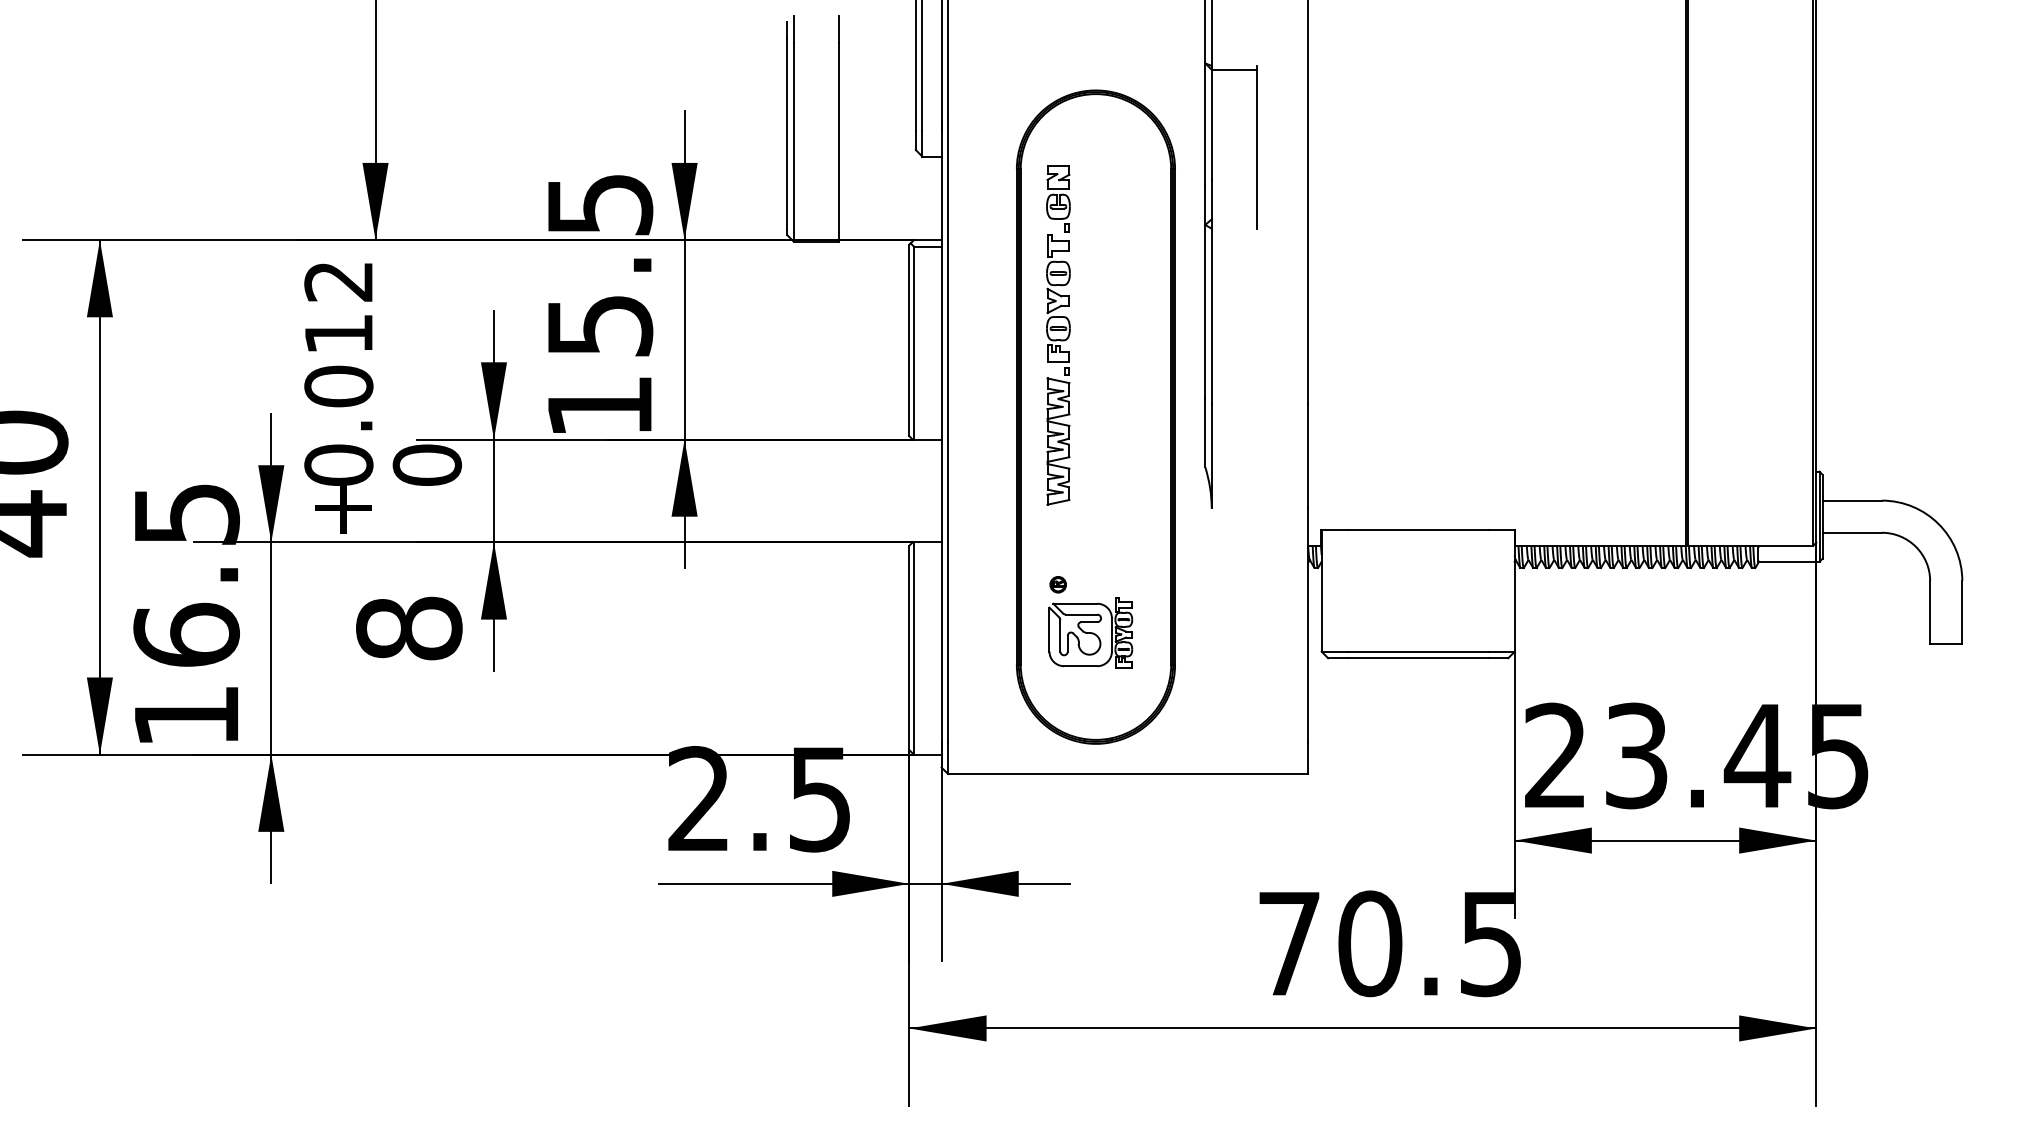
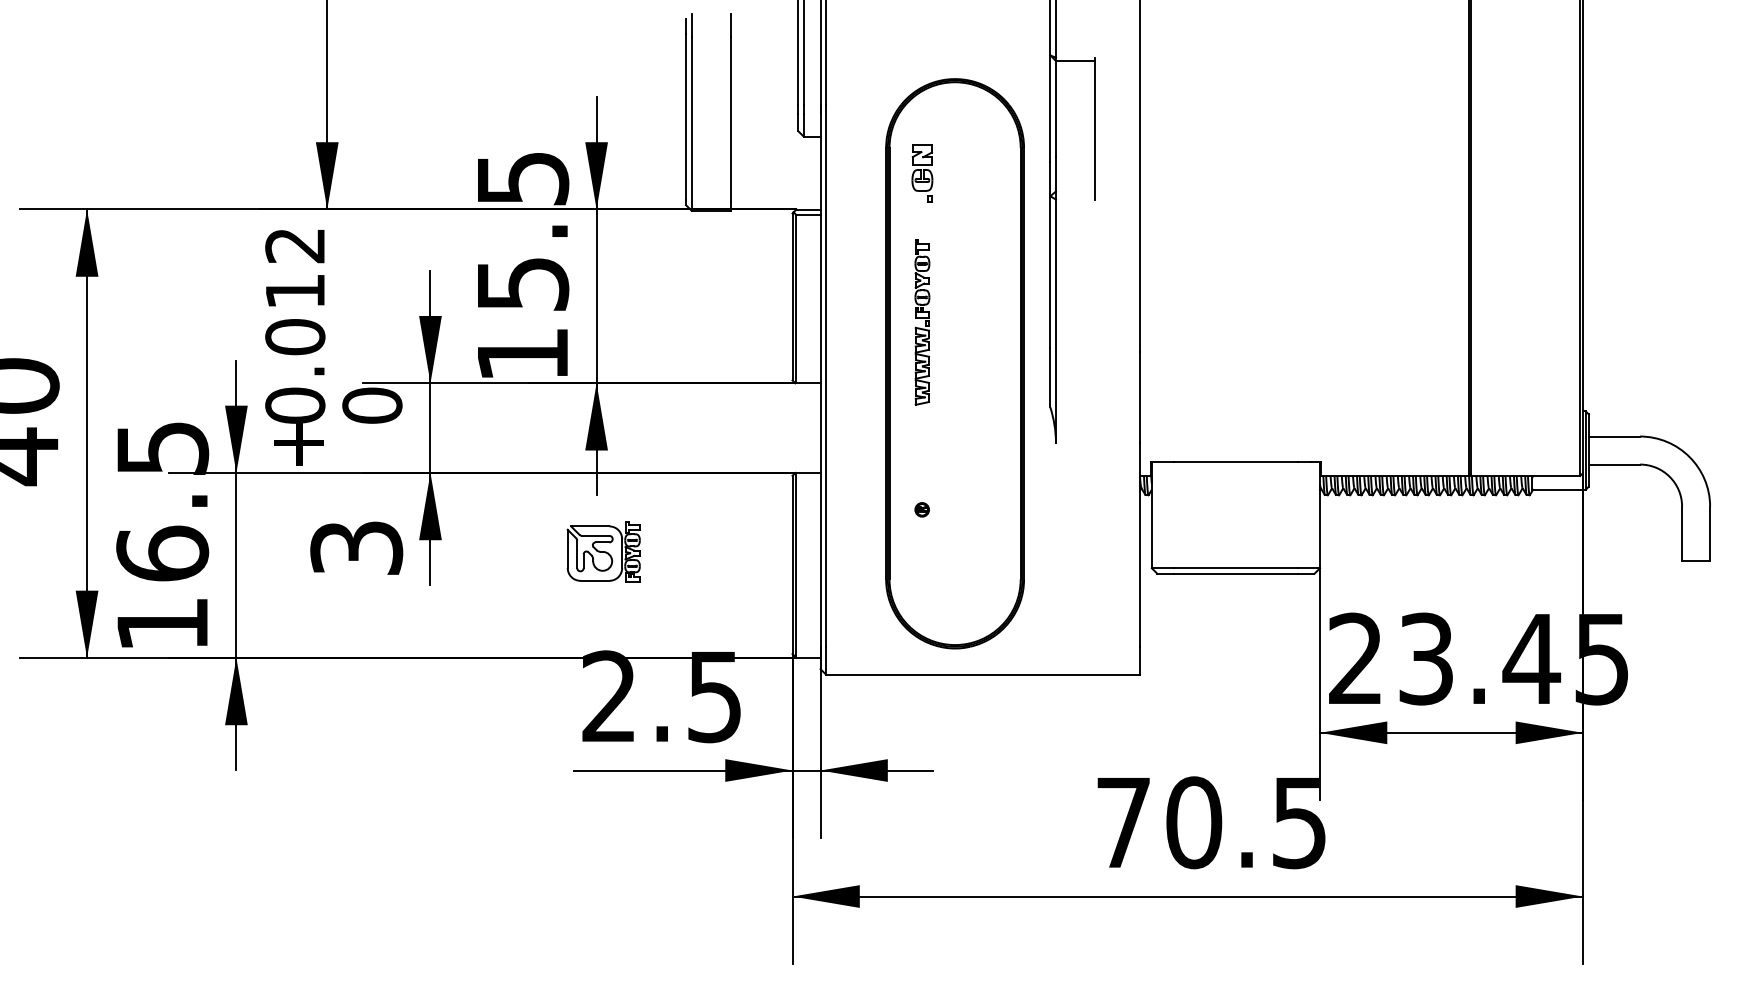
part: (1058, 369) -> (922, 322), size x0.7
text: (409, 628) -> (356, 547), 8 -> 3
part: (1090, 632) -> (603, 551), moved

